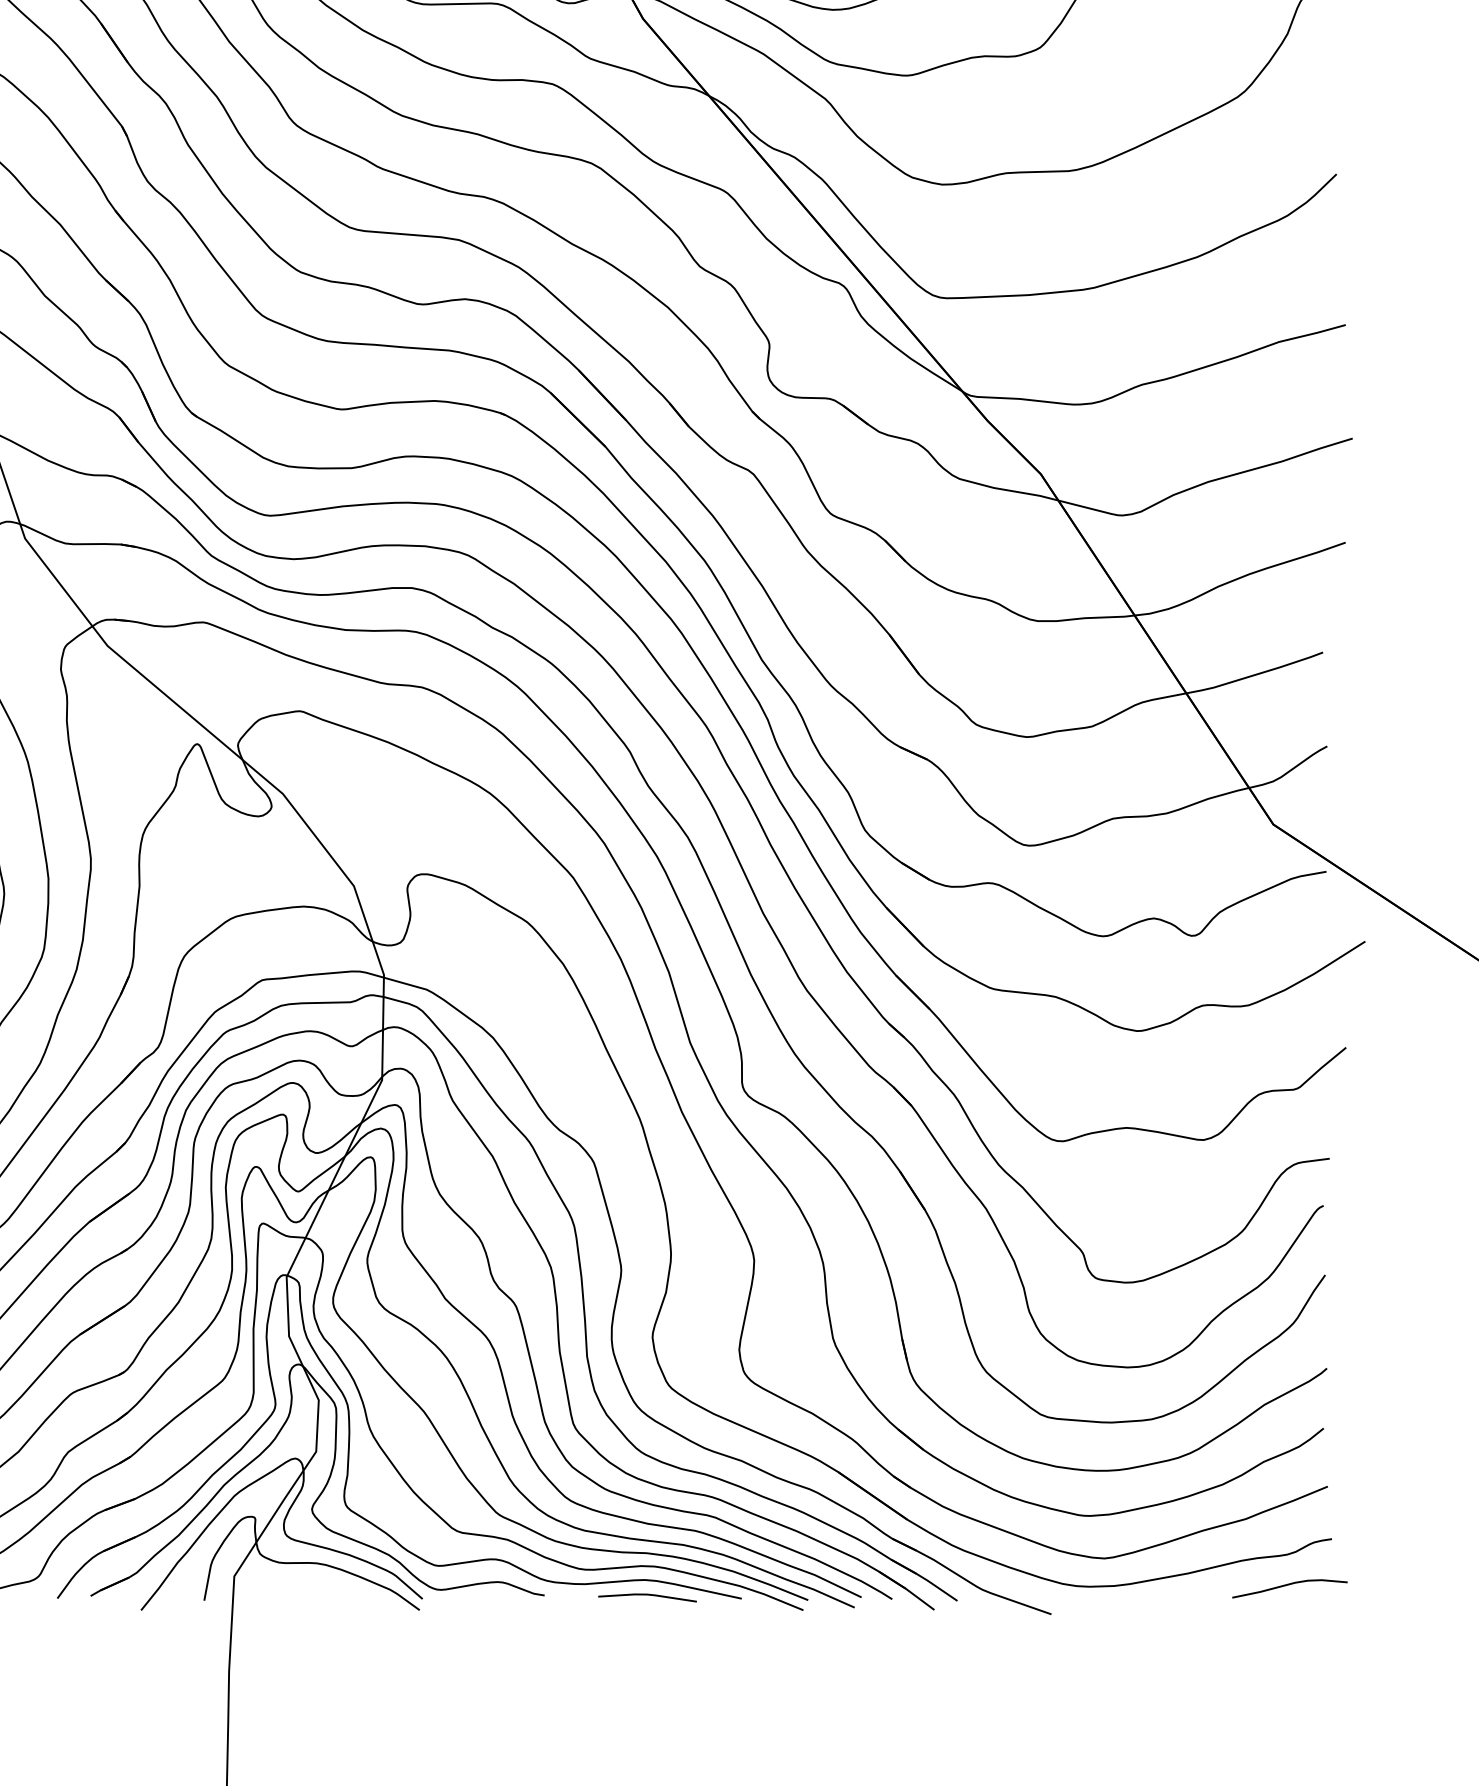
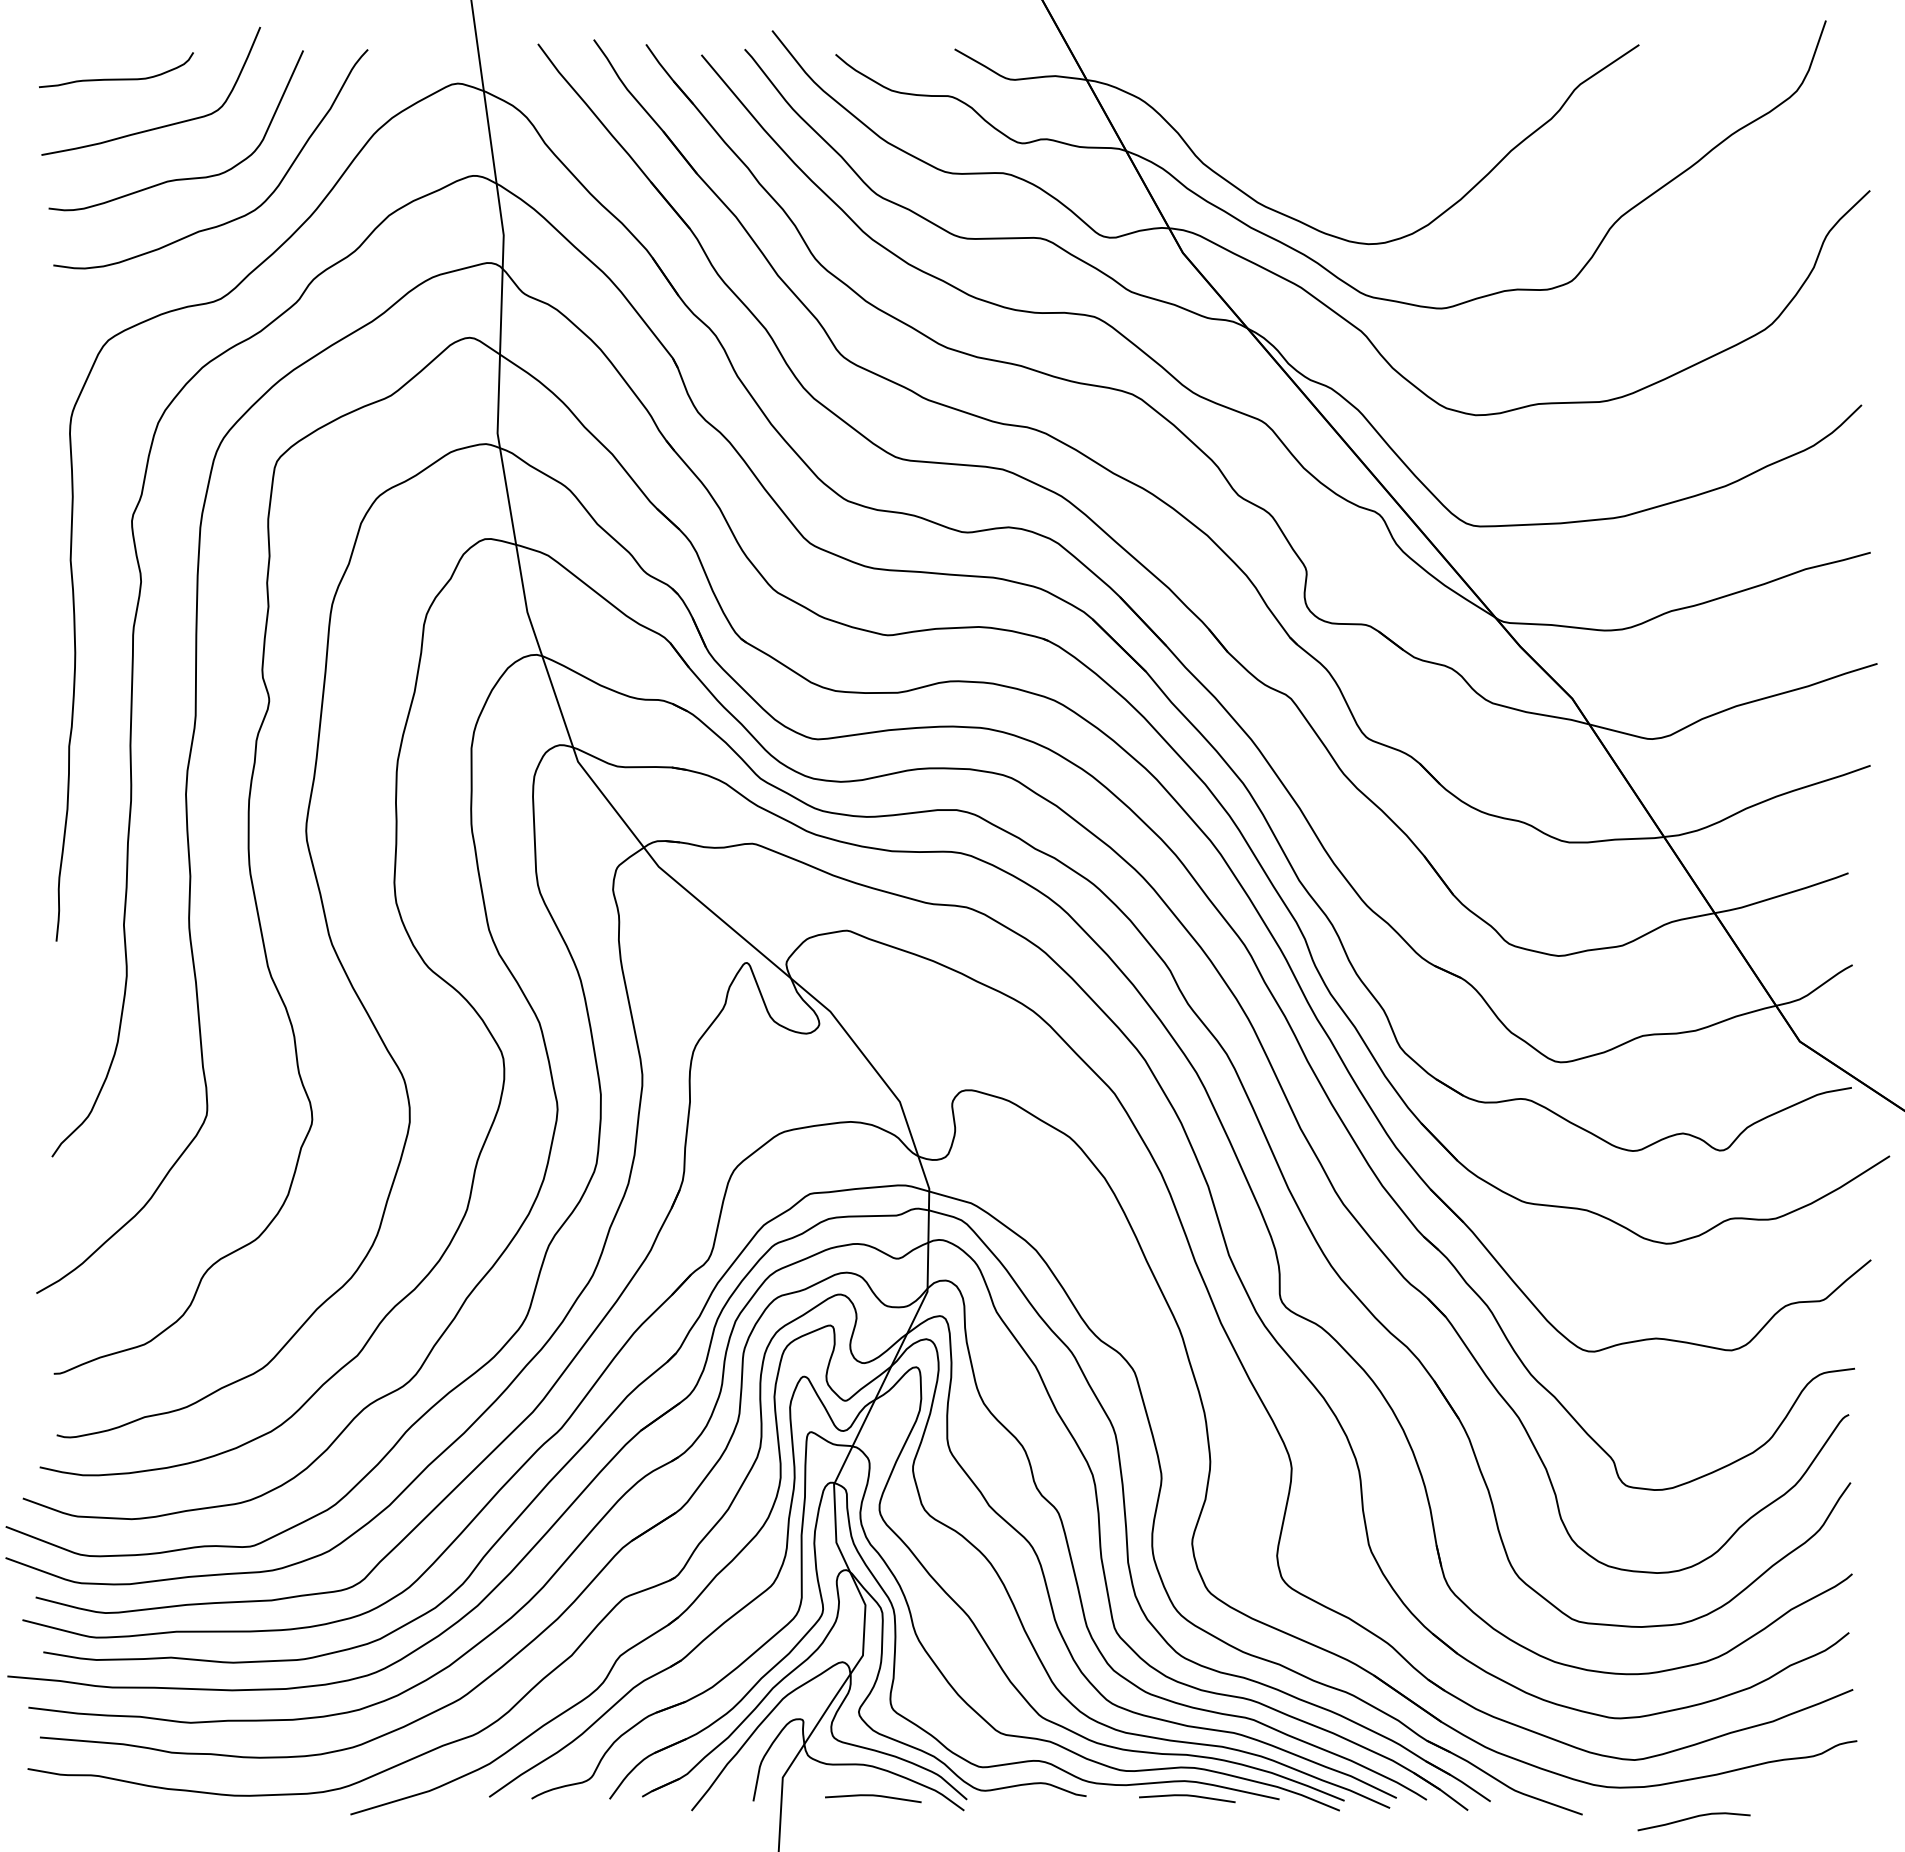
curve: (1289, 1585) -> (1693, 1818), moved
line: (326, 1595) -> (873, 1796), added

